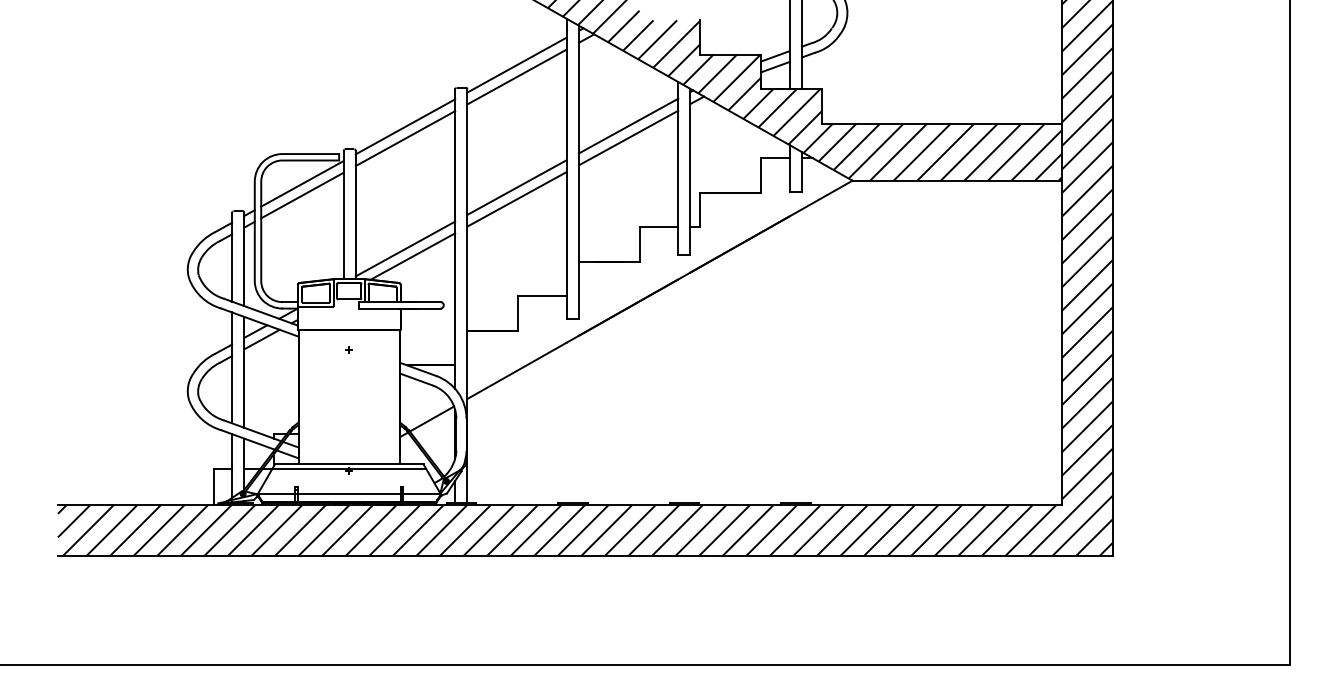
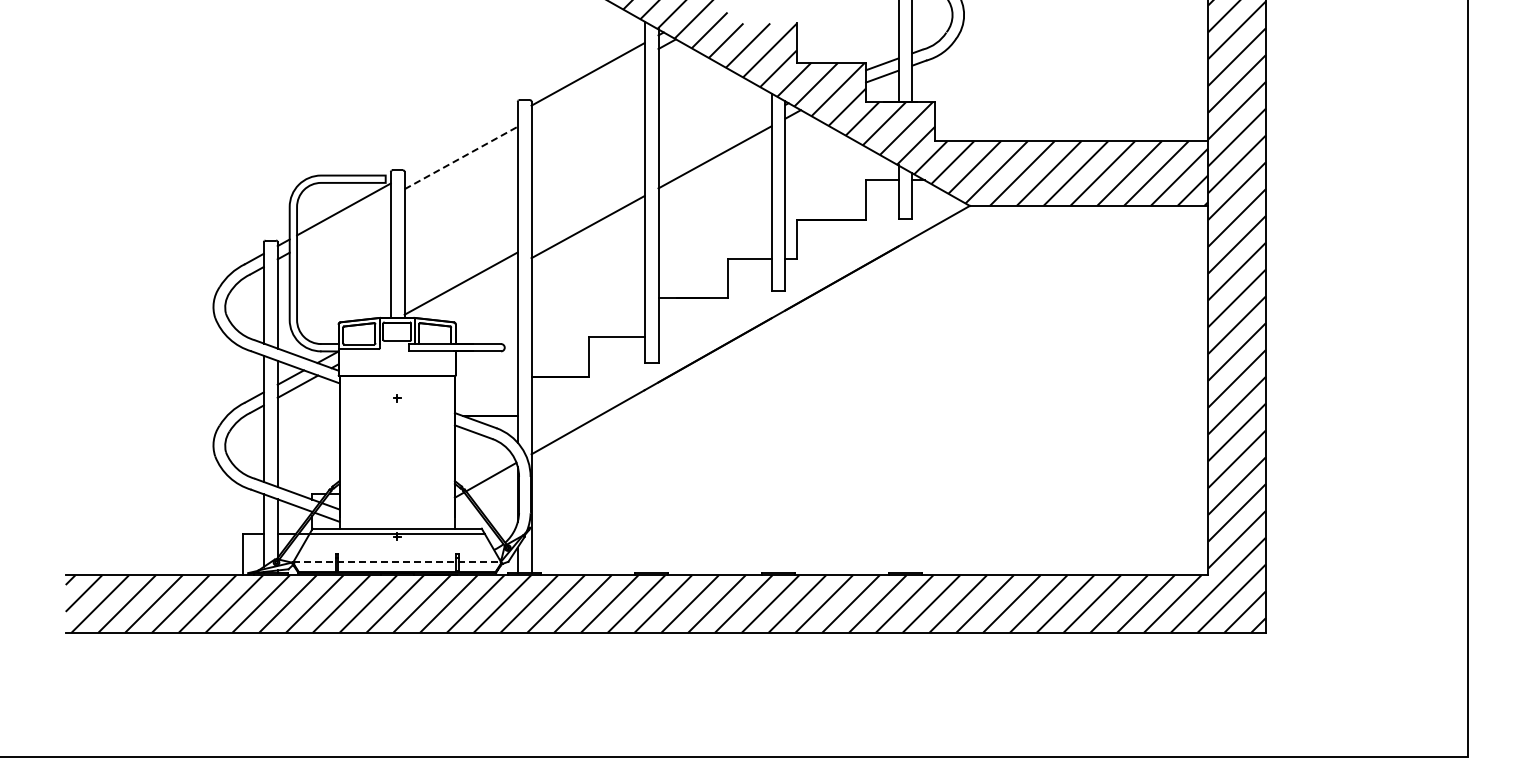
line: (516, 76) -> (587, 87), removed
line: (628, 125) -> (714, 143), removed
line: (404, 126) -> (460, 144), removed
line: (405, 139) -> (461, 158), solid -> dashed
line: (516, 187) -> (587, 213), removed
line: (302, 195) -> (343, 222), removed
line: (412, 255) -> (469, 291), removed
line: (349, 494) -> (397, 562), solid -> dashed

